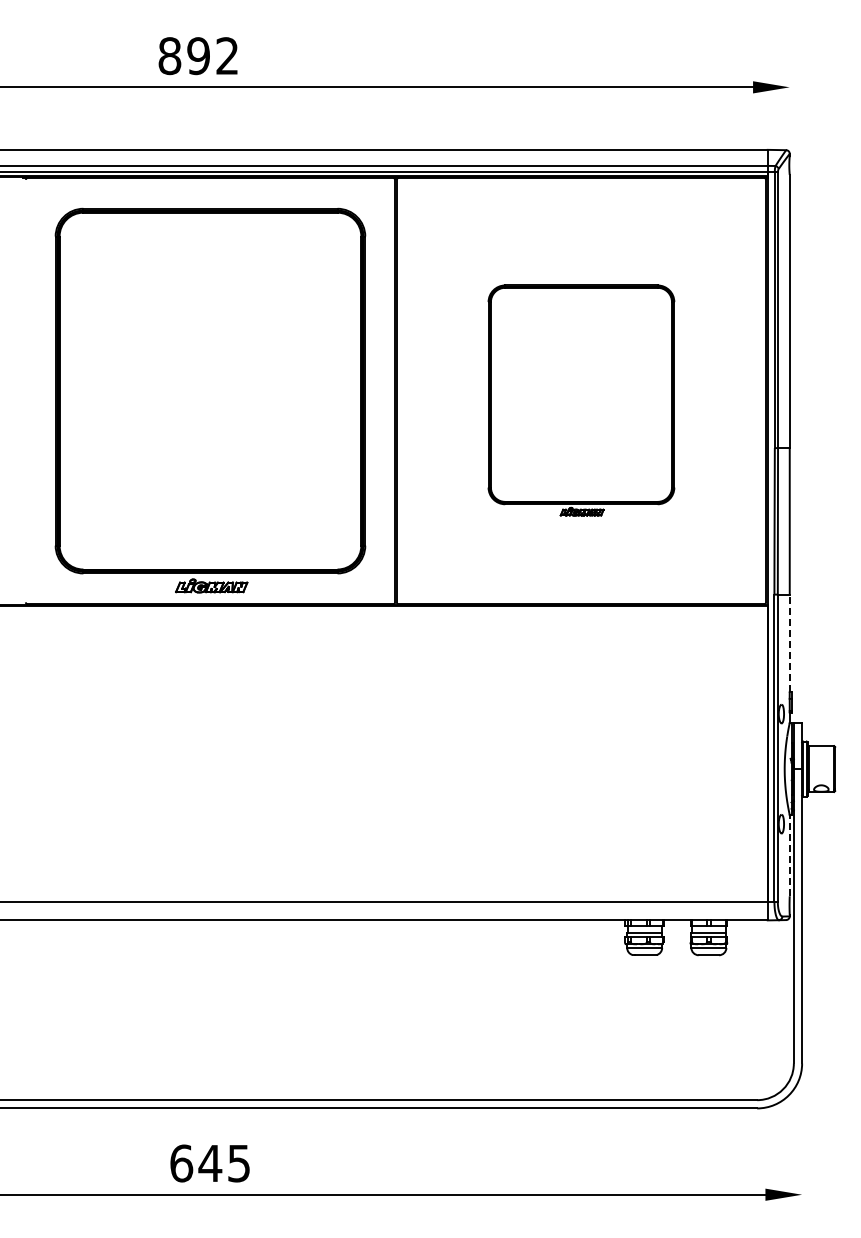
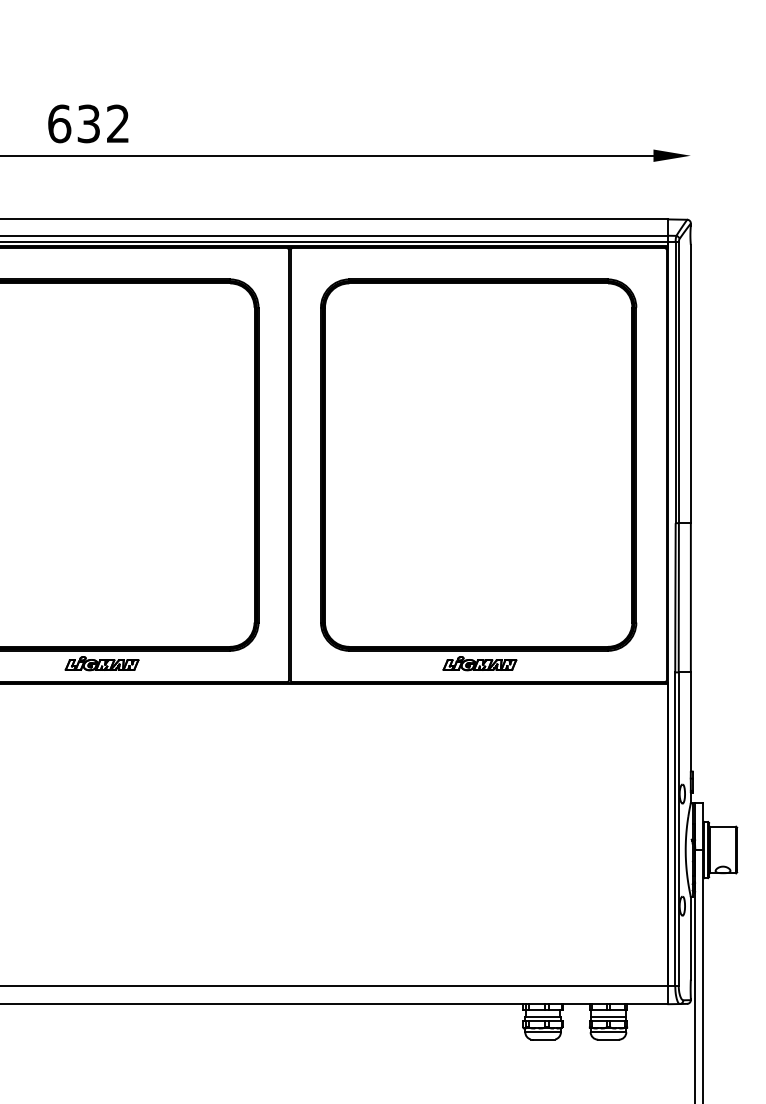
text: (183, 55) -> (73, 123), 892 -> 632
part: (581, 400) -> (478, 474), size x1.67
line: (789, 643) -> (690, 722), dashed -> solid
line: (789, 855) -> (690, 938), dashed -> solid

